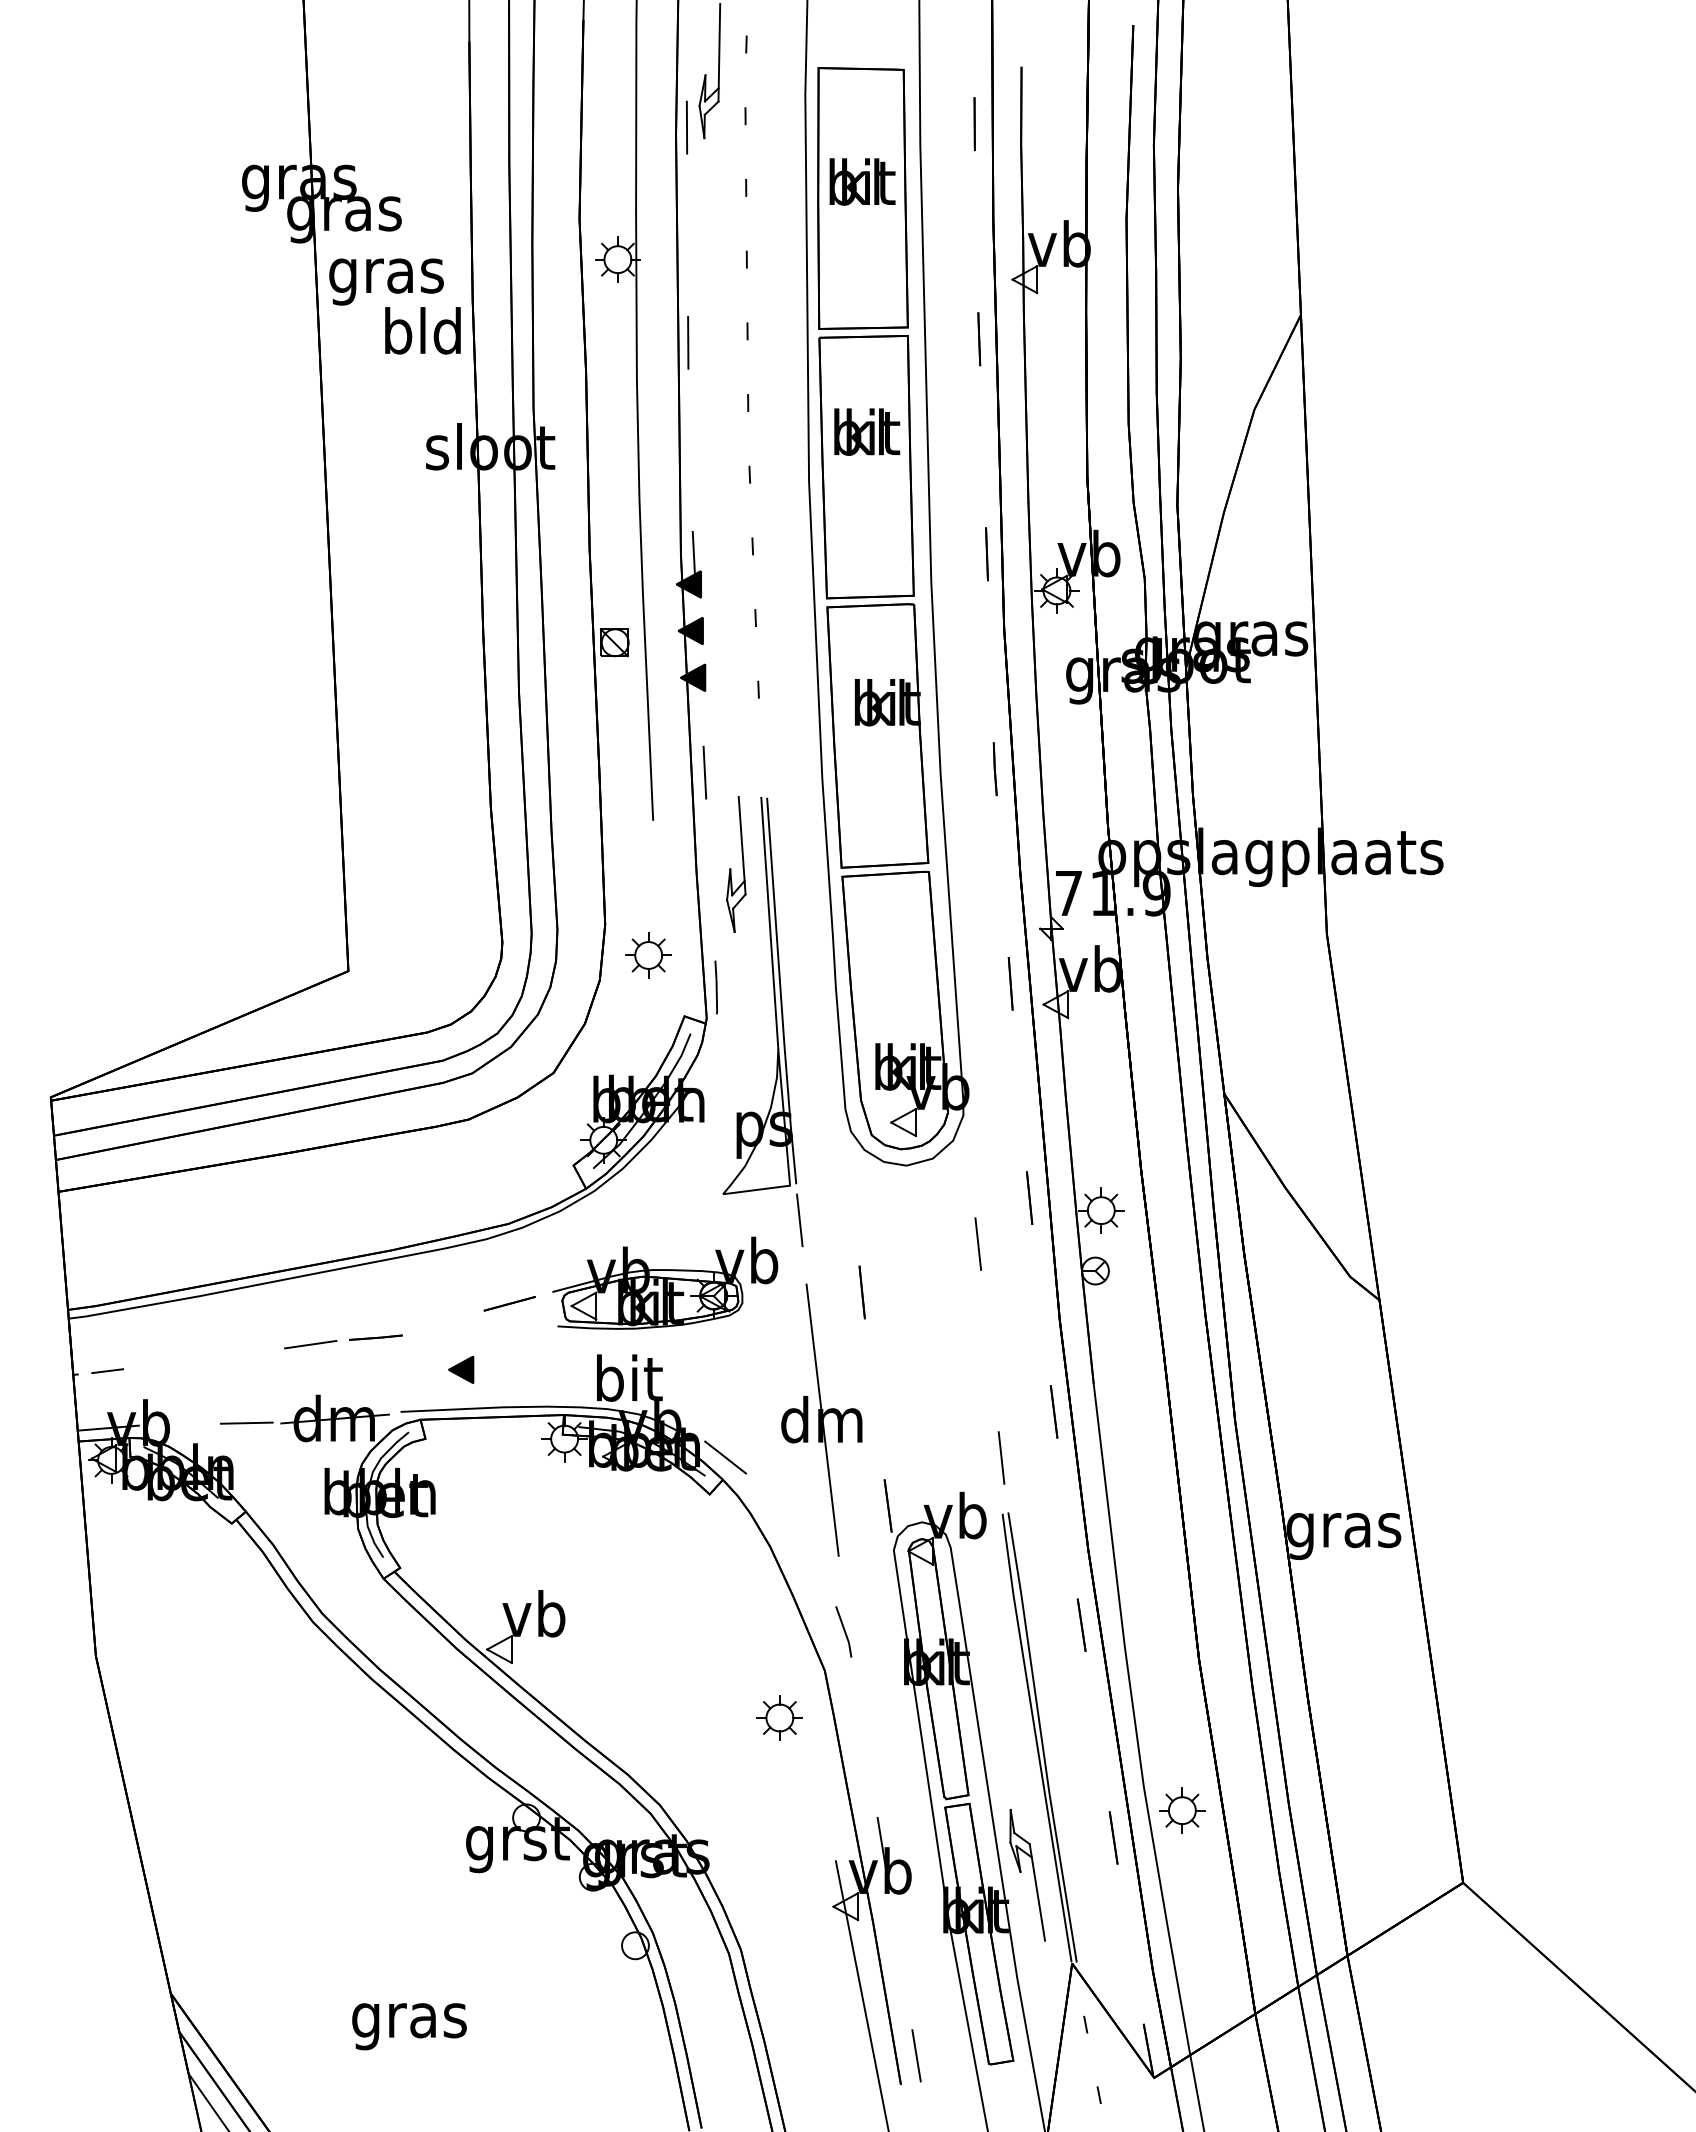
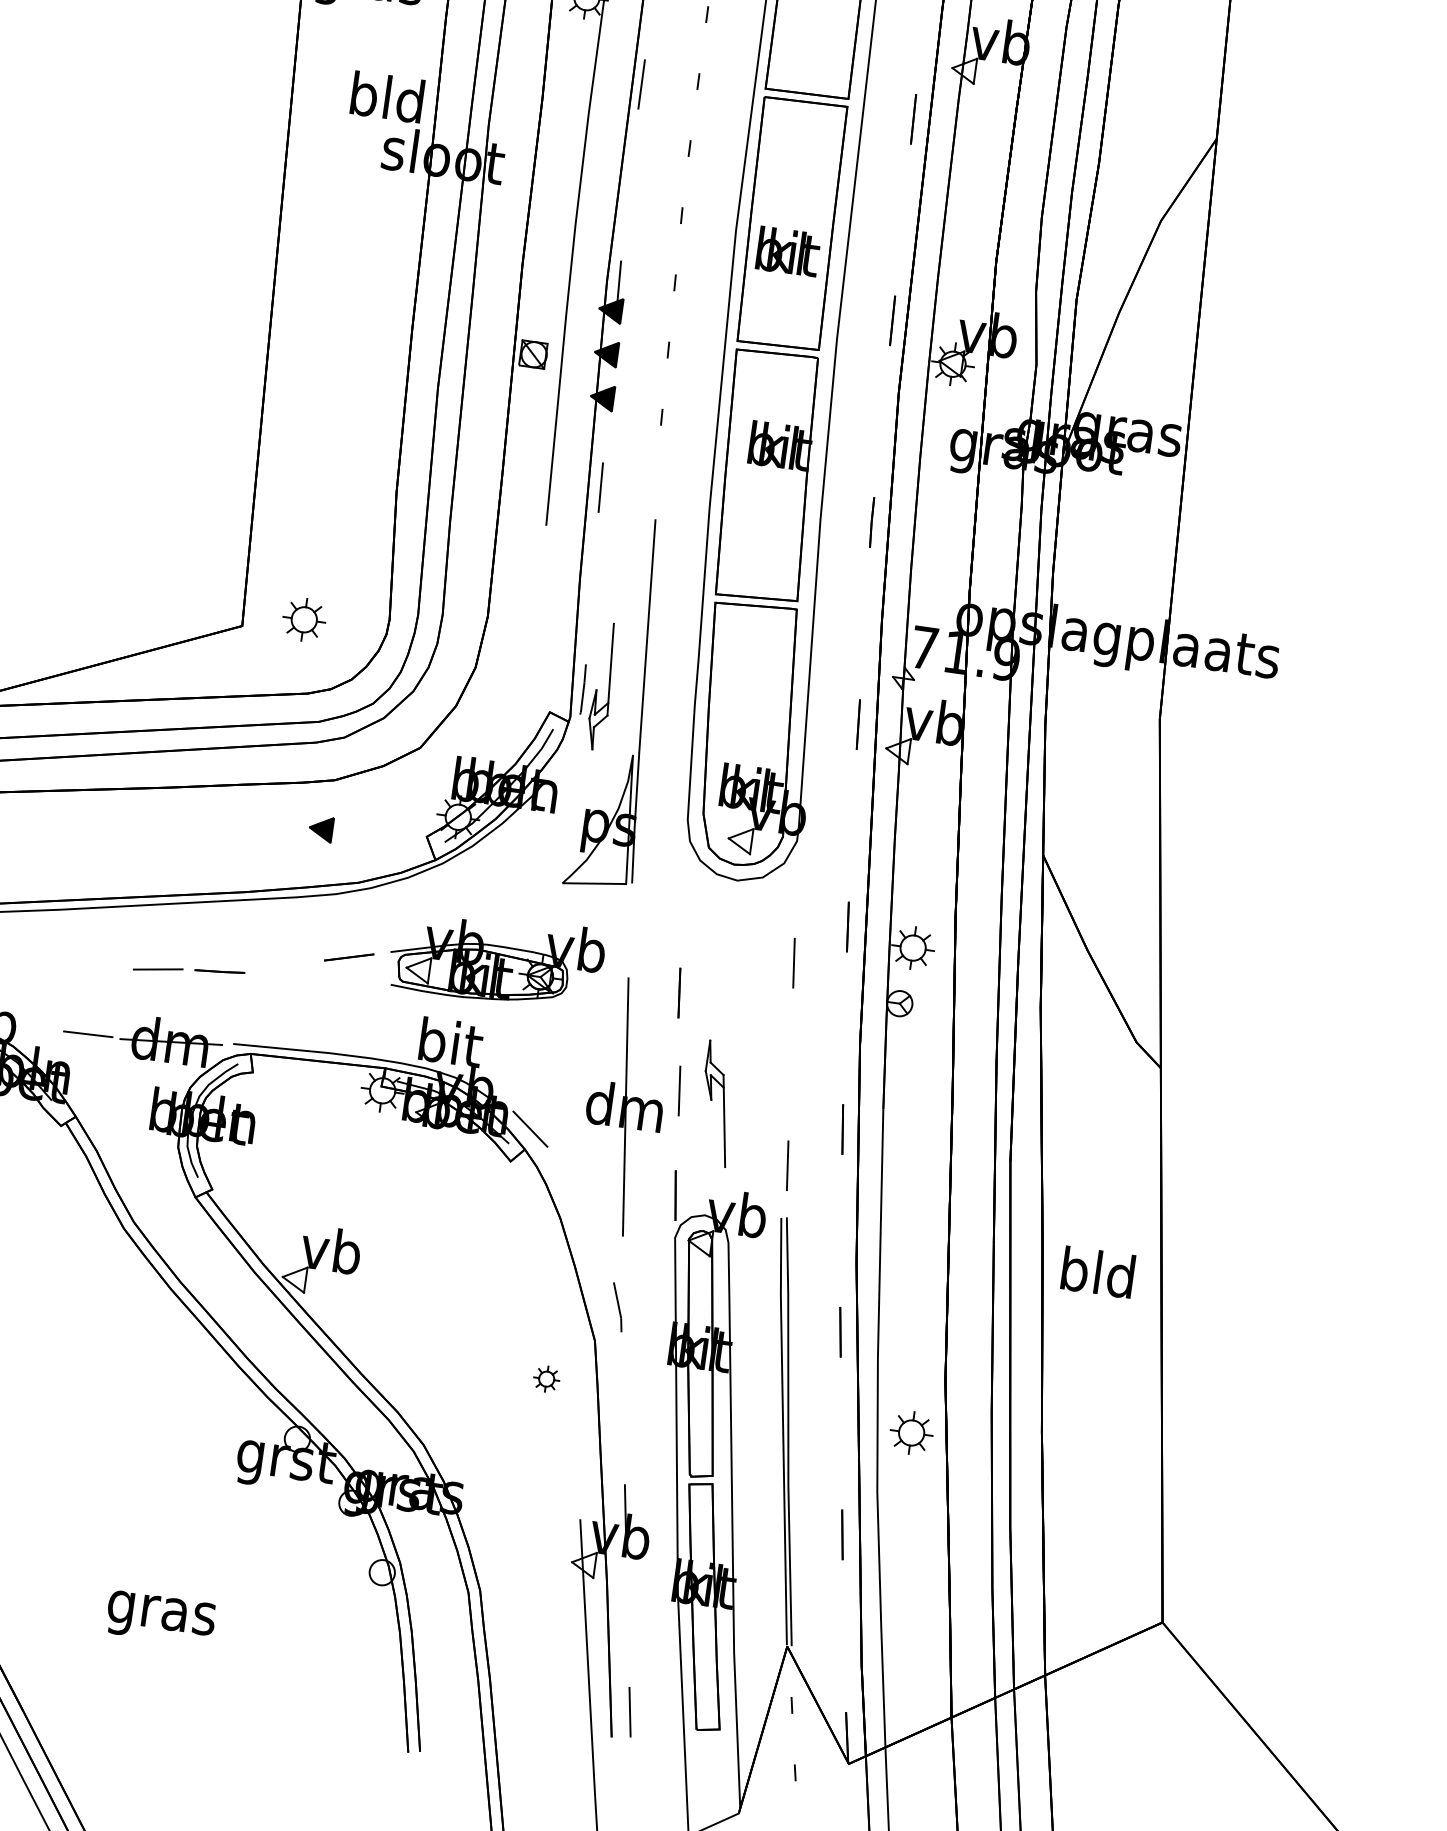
text: (422, 330) -> (387, 96), moved
text: (867, 431) -> (788, 251), moved
part: (736, 864) -> (602, 686), moved
line: (769, 922) -> (641, 635), removed
part: (648, 955) -> (304, 619), moved
line: (799, 1220) -> (679, 1091), moved
part: (461, 1369) -> (321, 828), moved
text: (1343, 1530) -> (1097, 1278), gras -> bld
part: (779, 1717) -> (546, 1378), size x0.6
part: (1182, 1810) -> (911, 1432), moved
part: (1027, 1875) -> (717, 1104), moved

